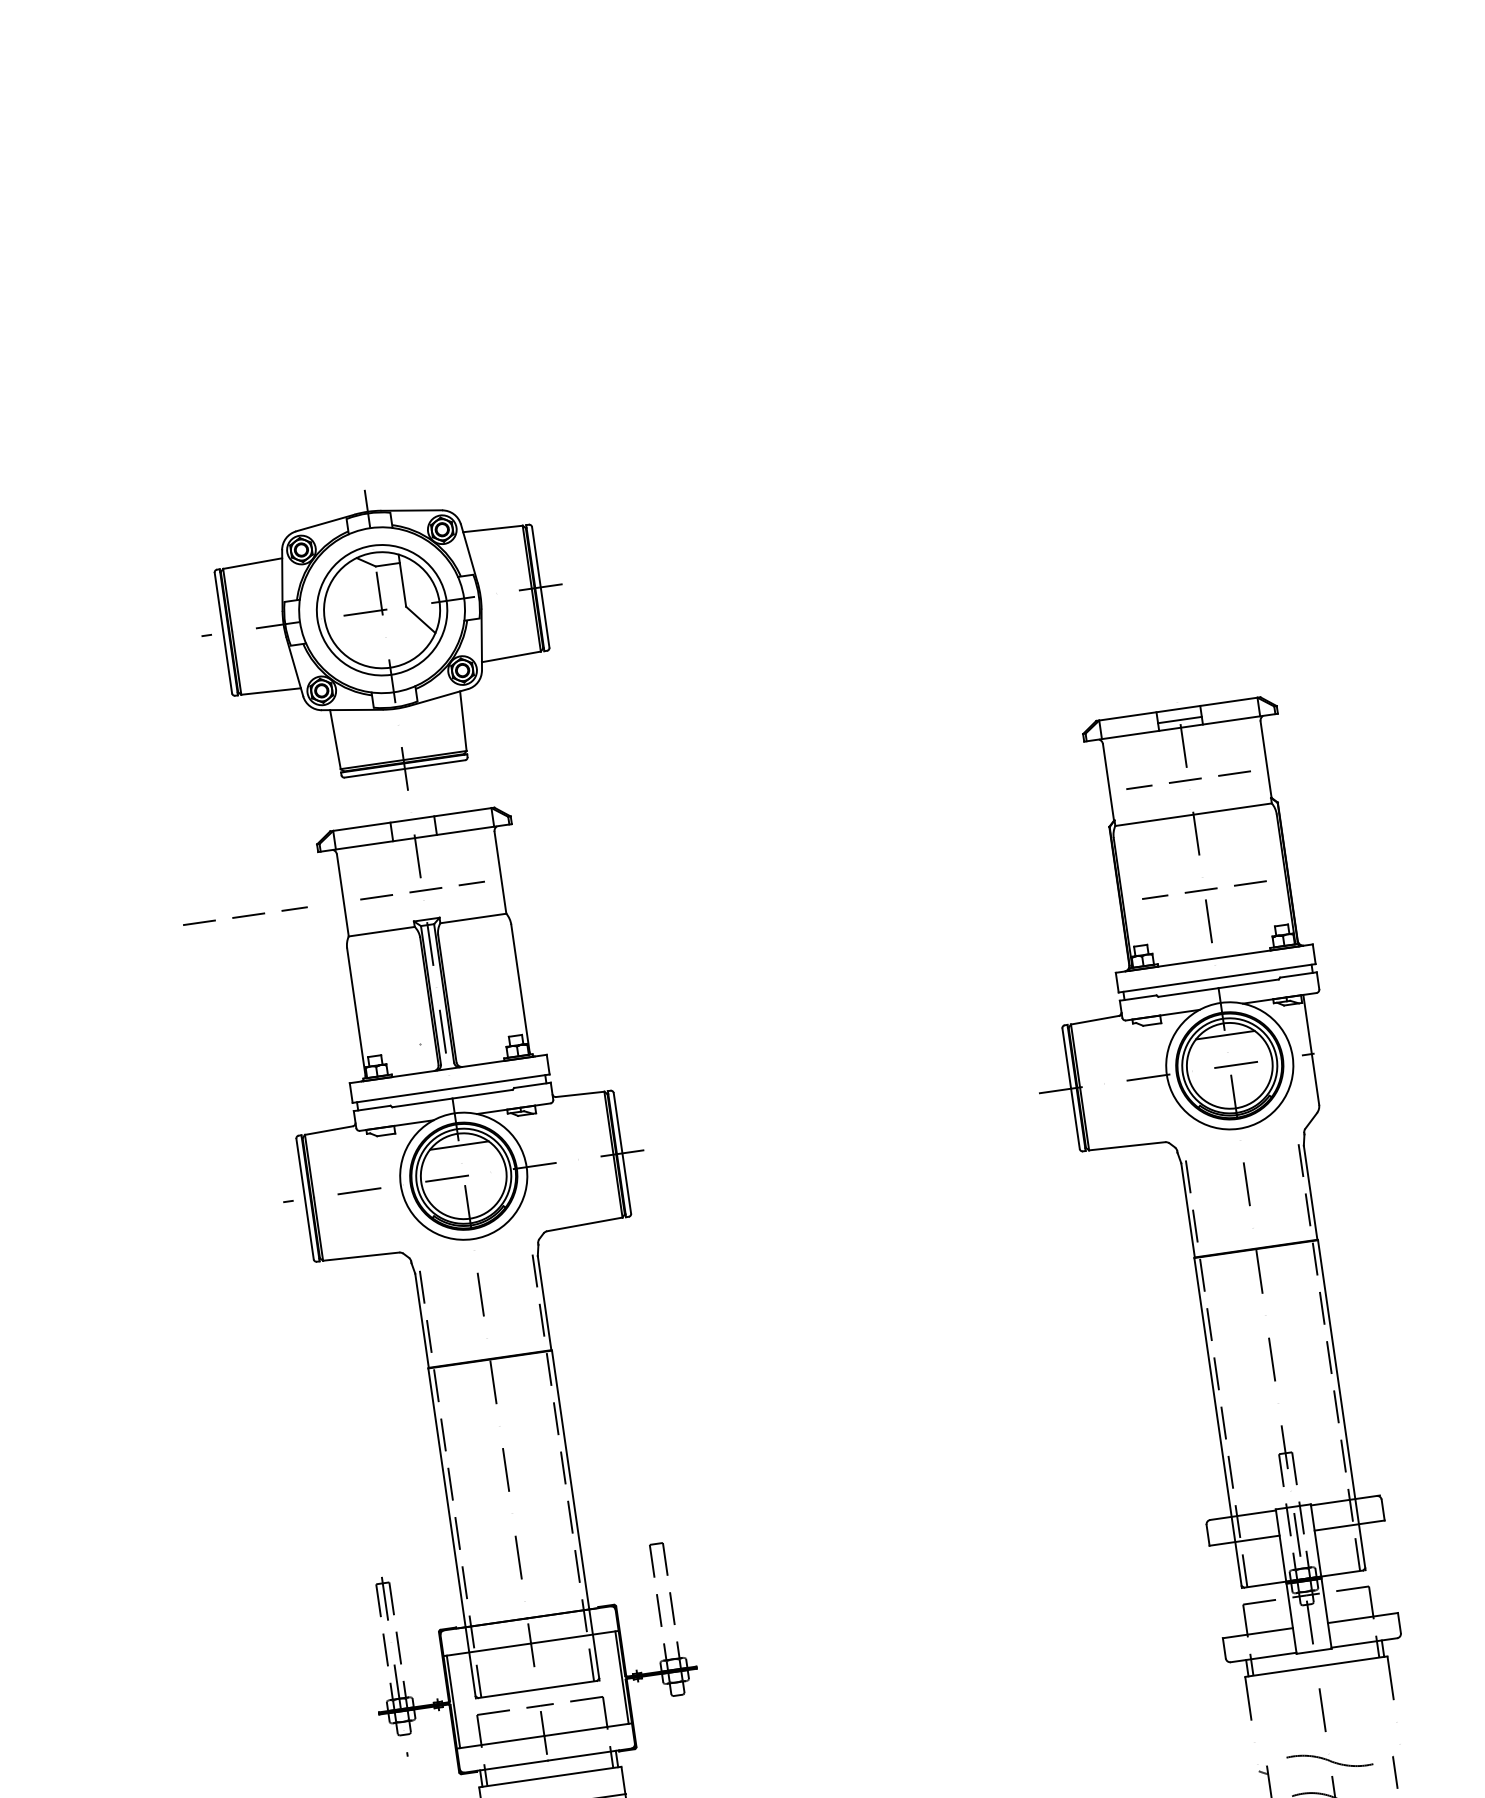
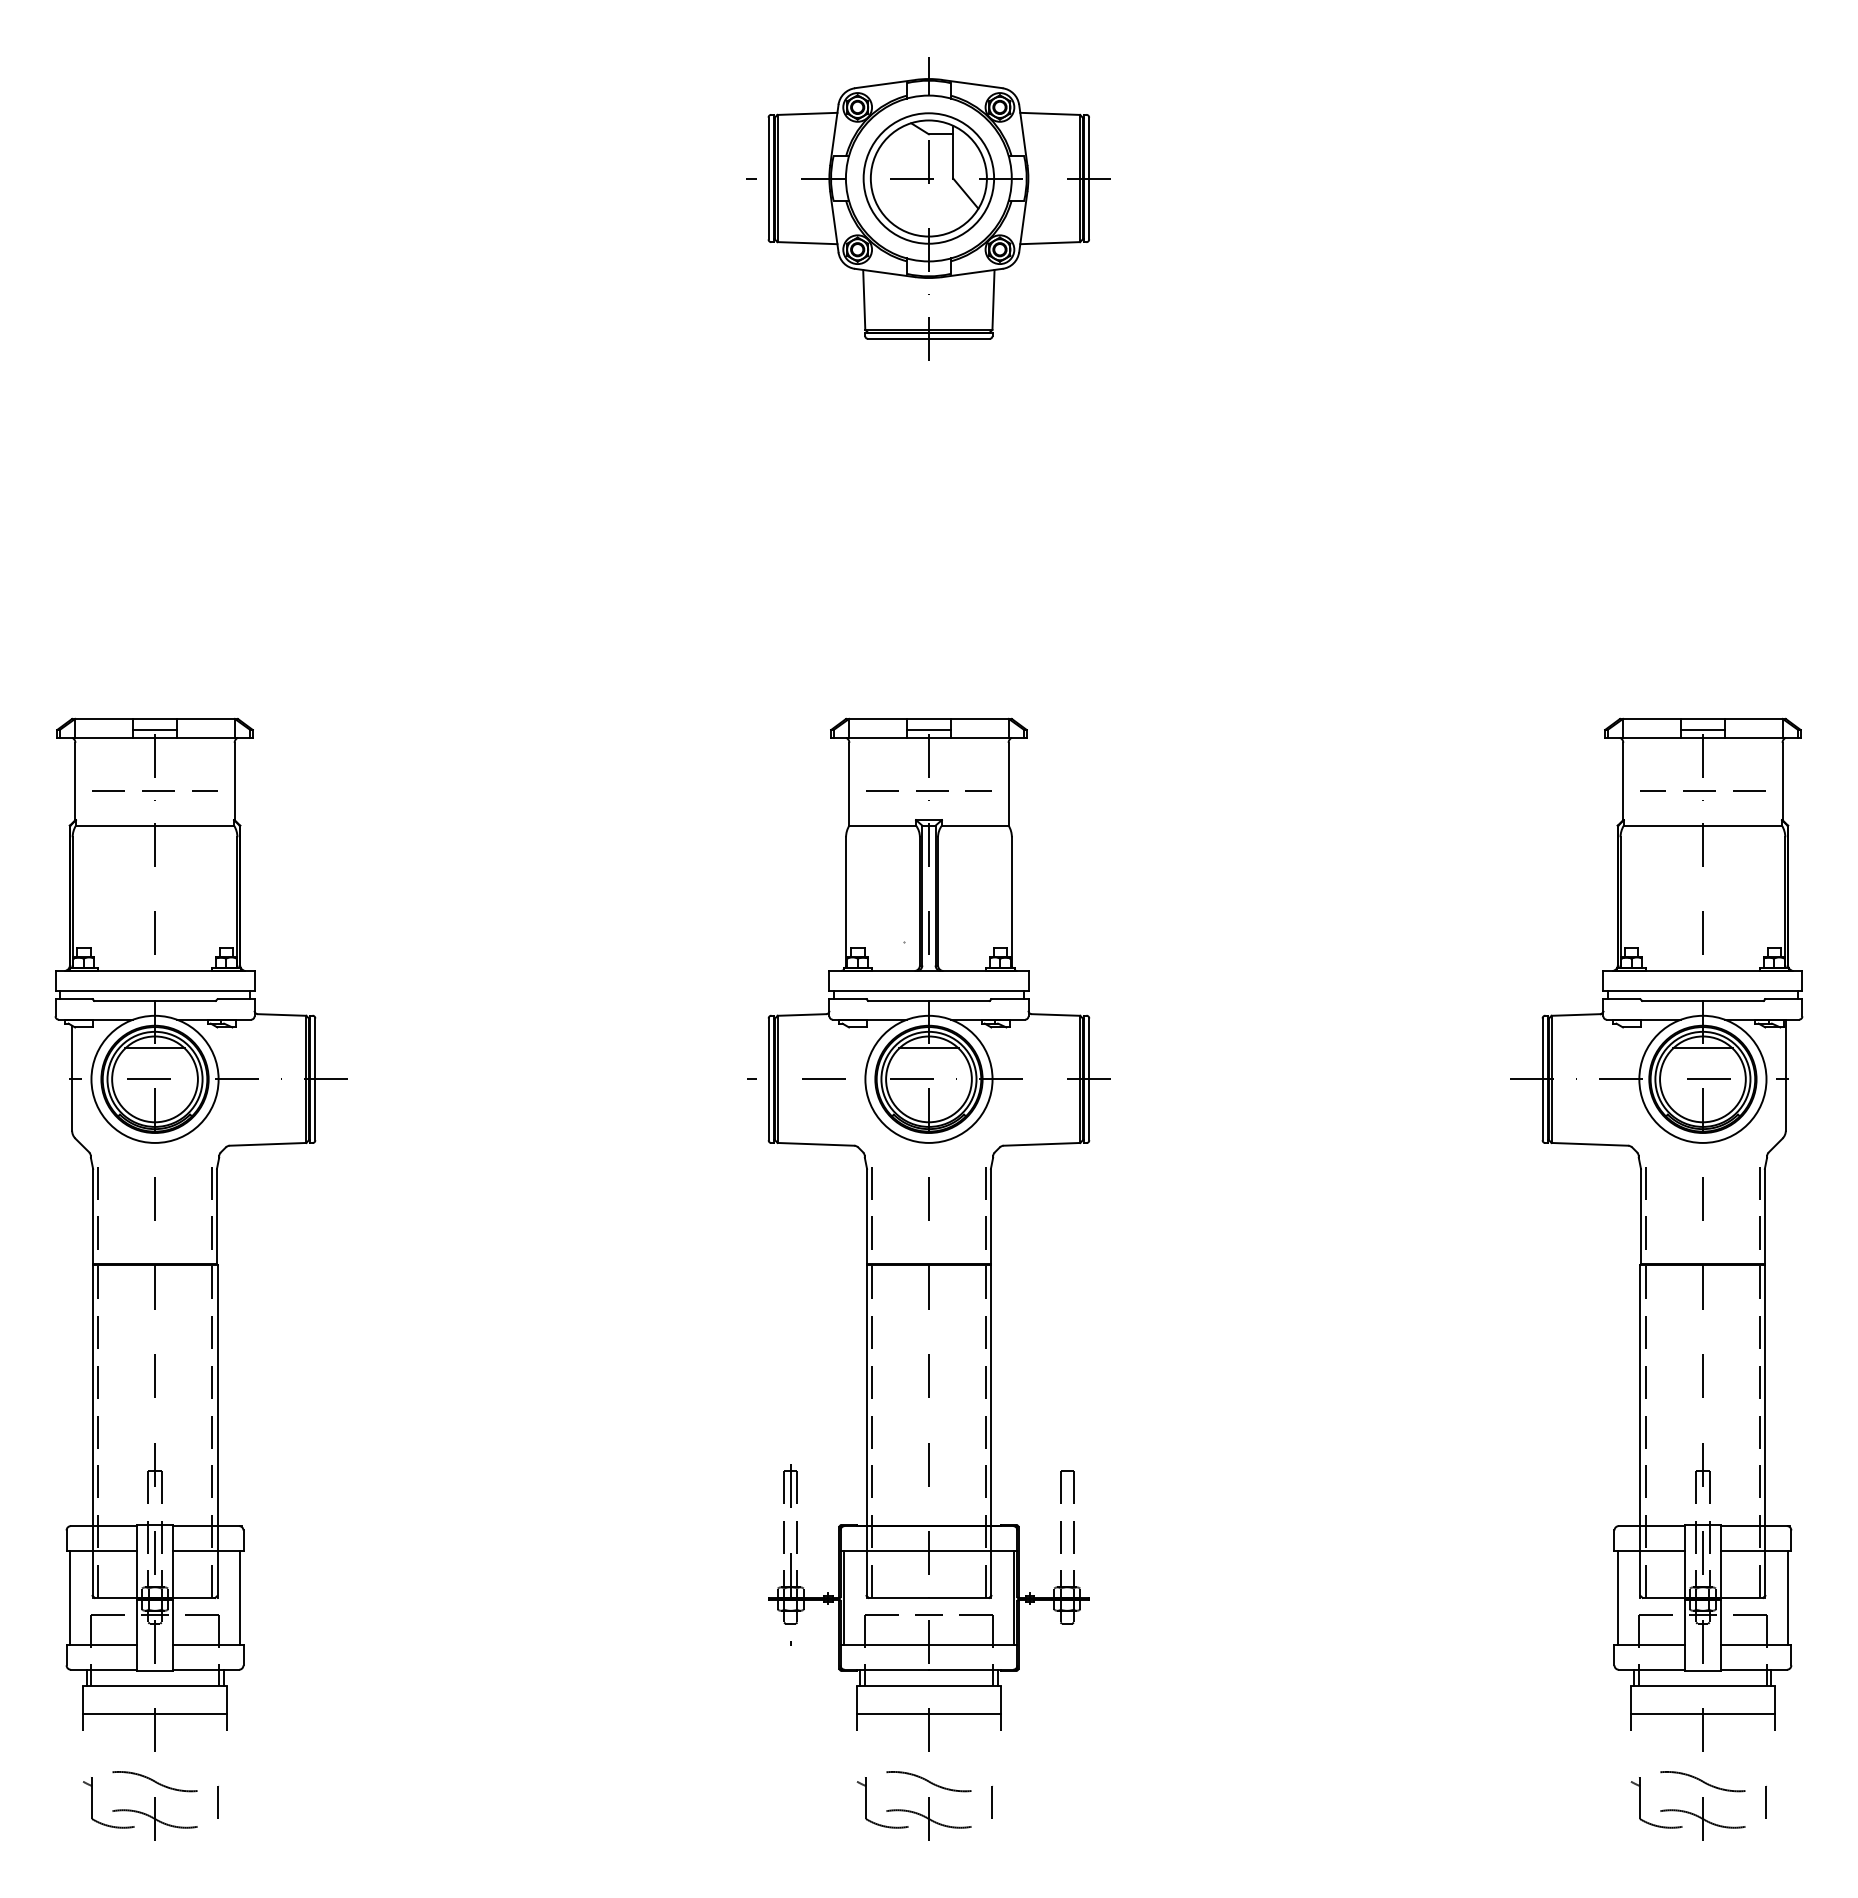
part: (385, 639) -> (928, 208), moved
line: (413, 830) -> (928, 730), added
line: (1203, 889) -> (1702, 901), removed
line: (244, 915) -> (749, 790), removed
line: (1388, 1566) -> (1788, 1597), added
line: (1219, 1590) -> (1617, 1597), added
line: (1319, 1694) -> (1702, 1714), added

